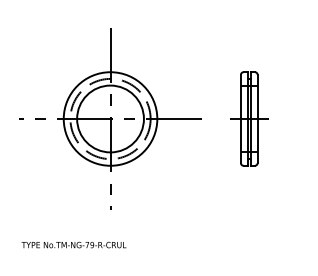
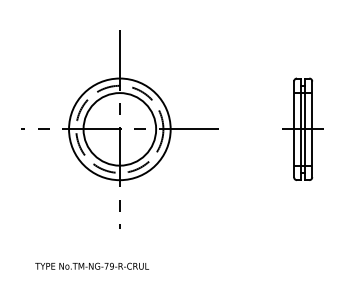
part: (249, 118) -> (303, 128), moved
text: (73, 244) -> (91, 265), moved

